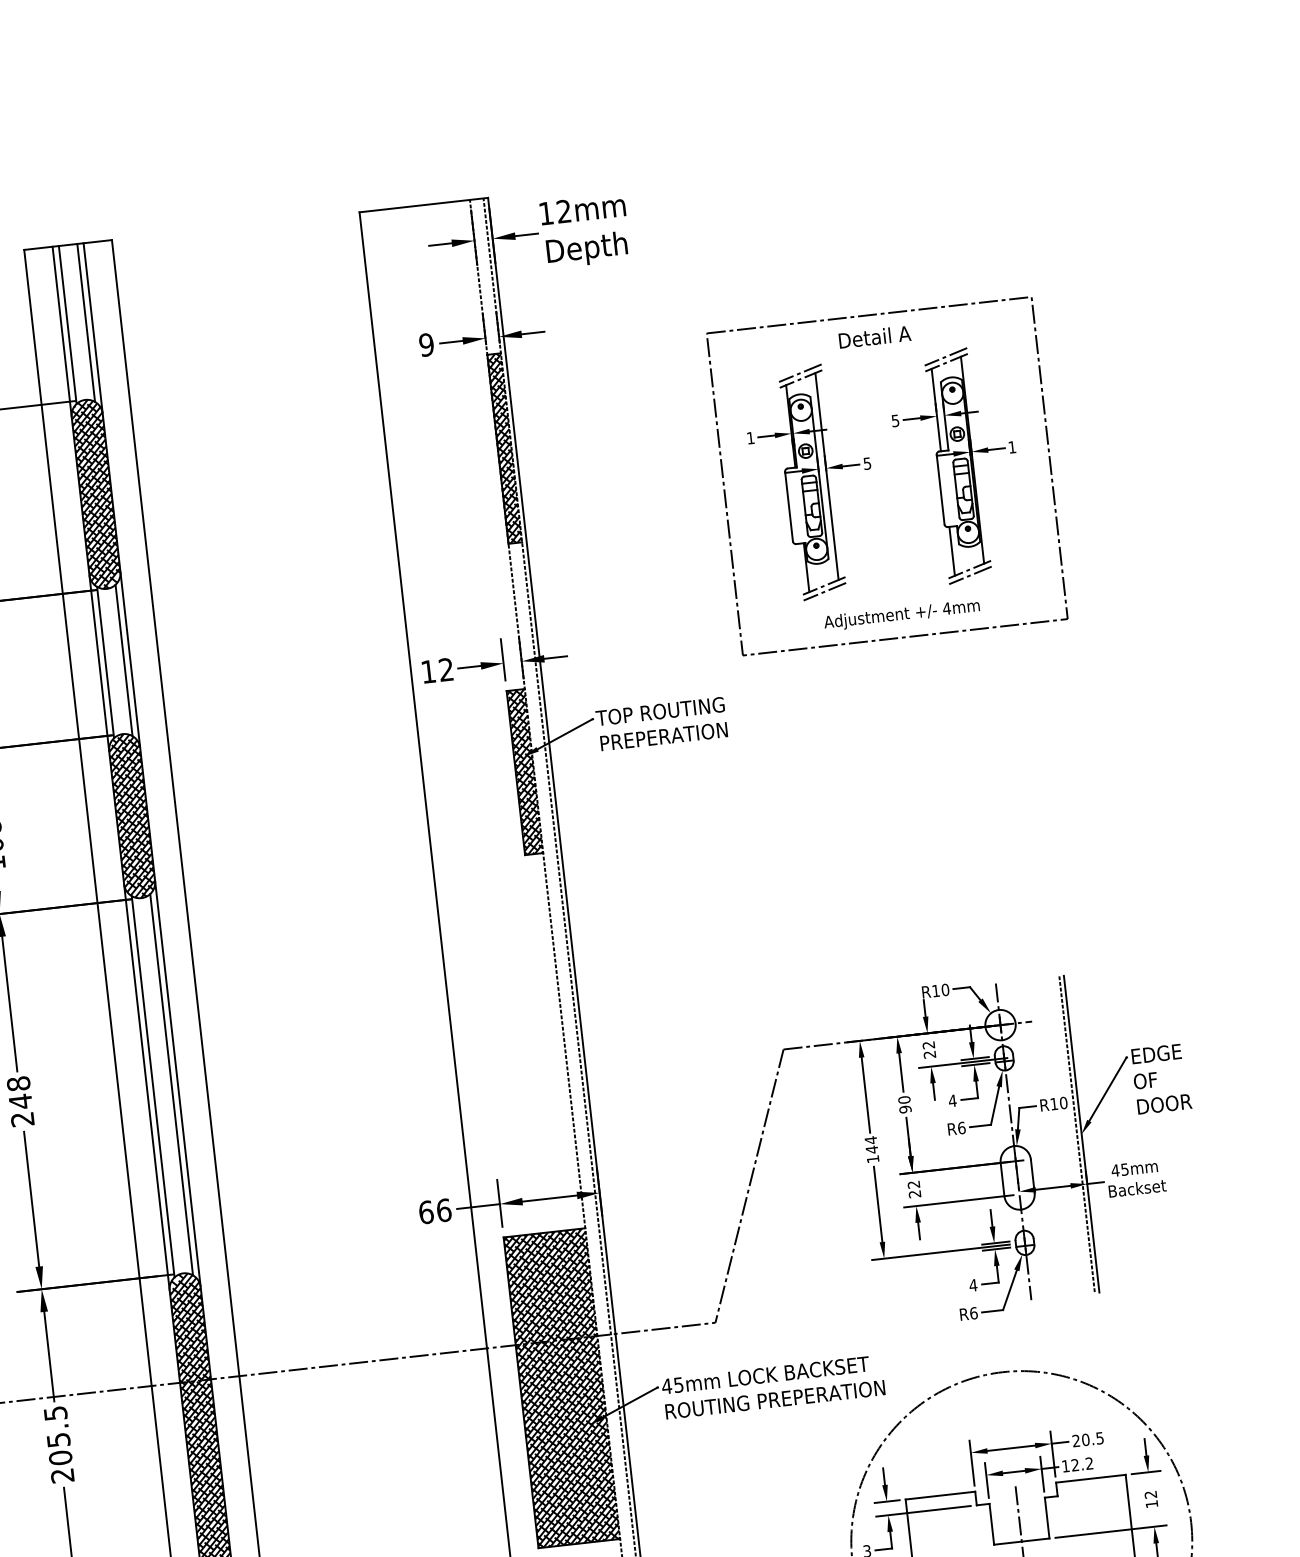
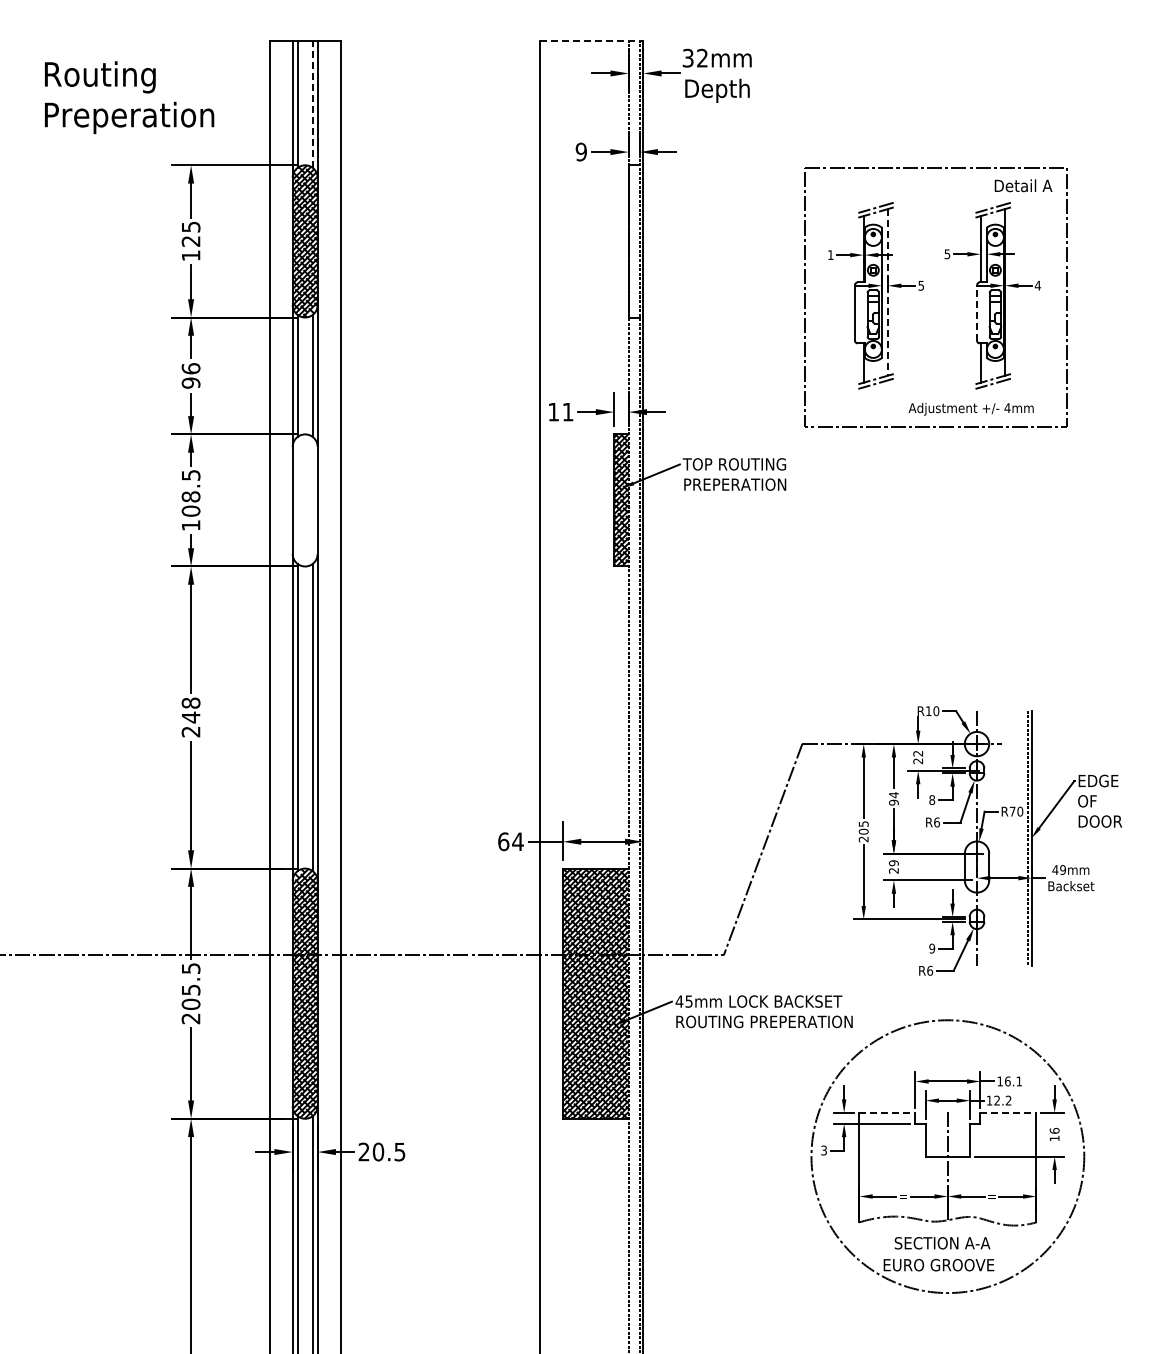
line: (423, 204) -> (591, 40), solid -> dashed
text: (545, 212) -> (687, 57), 12mm -> 32mm
line: (86, 323) -> (312, 104), solid -> dashed
text: (874, 336) -> (1023, 185), moved
text: (1011, 447) -> (1037, 285), 1 -> 4
hatch: (503, 448) -> (633, 241), removed
line: (826, 476) -> (887, 292), solid -> dashed
line: (940, 489) -> (977, 312), solid -> dashed
text: (901, 615) -> (970, 409), moved
text: (445, 669) -> (567, 411), 12 -> 11
hatch: (131, 816) -> (304, 500), removed
text: (903, 1100) -> (893, 795), 90 -> 94
text: (951, 1101) -> (931, 800), 4 -> 8
text: (1053, 1103) -> (1012, 811), R10 -> R70
text: (871, 1149) -> (863, 831), 144 -> 205
text: (1124, 1168) -> (1062, 869), 45mm -> 49mm
text: (913, 1185) -> (893, 863), 22 -> 29
text: (443, 1210) -> (517, 841), 66 -> 64
text: (973, 1285) -> (932, 948), 4 -> 9
text: (1087, 1439) -> (1009, 1081), 20.5 -> 16.1
line: (1090, 1478) -> (1008, 1112), solid -> dashed
text: (1150, 1494) -> (1054, 1130), 12 -> 16
line: (940, 1495) -> (887, 1112), solid -> dashed

